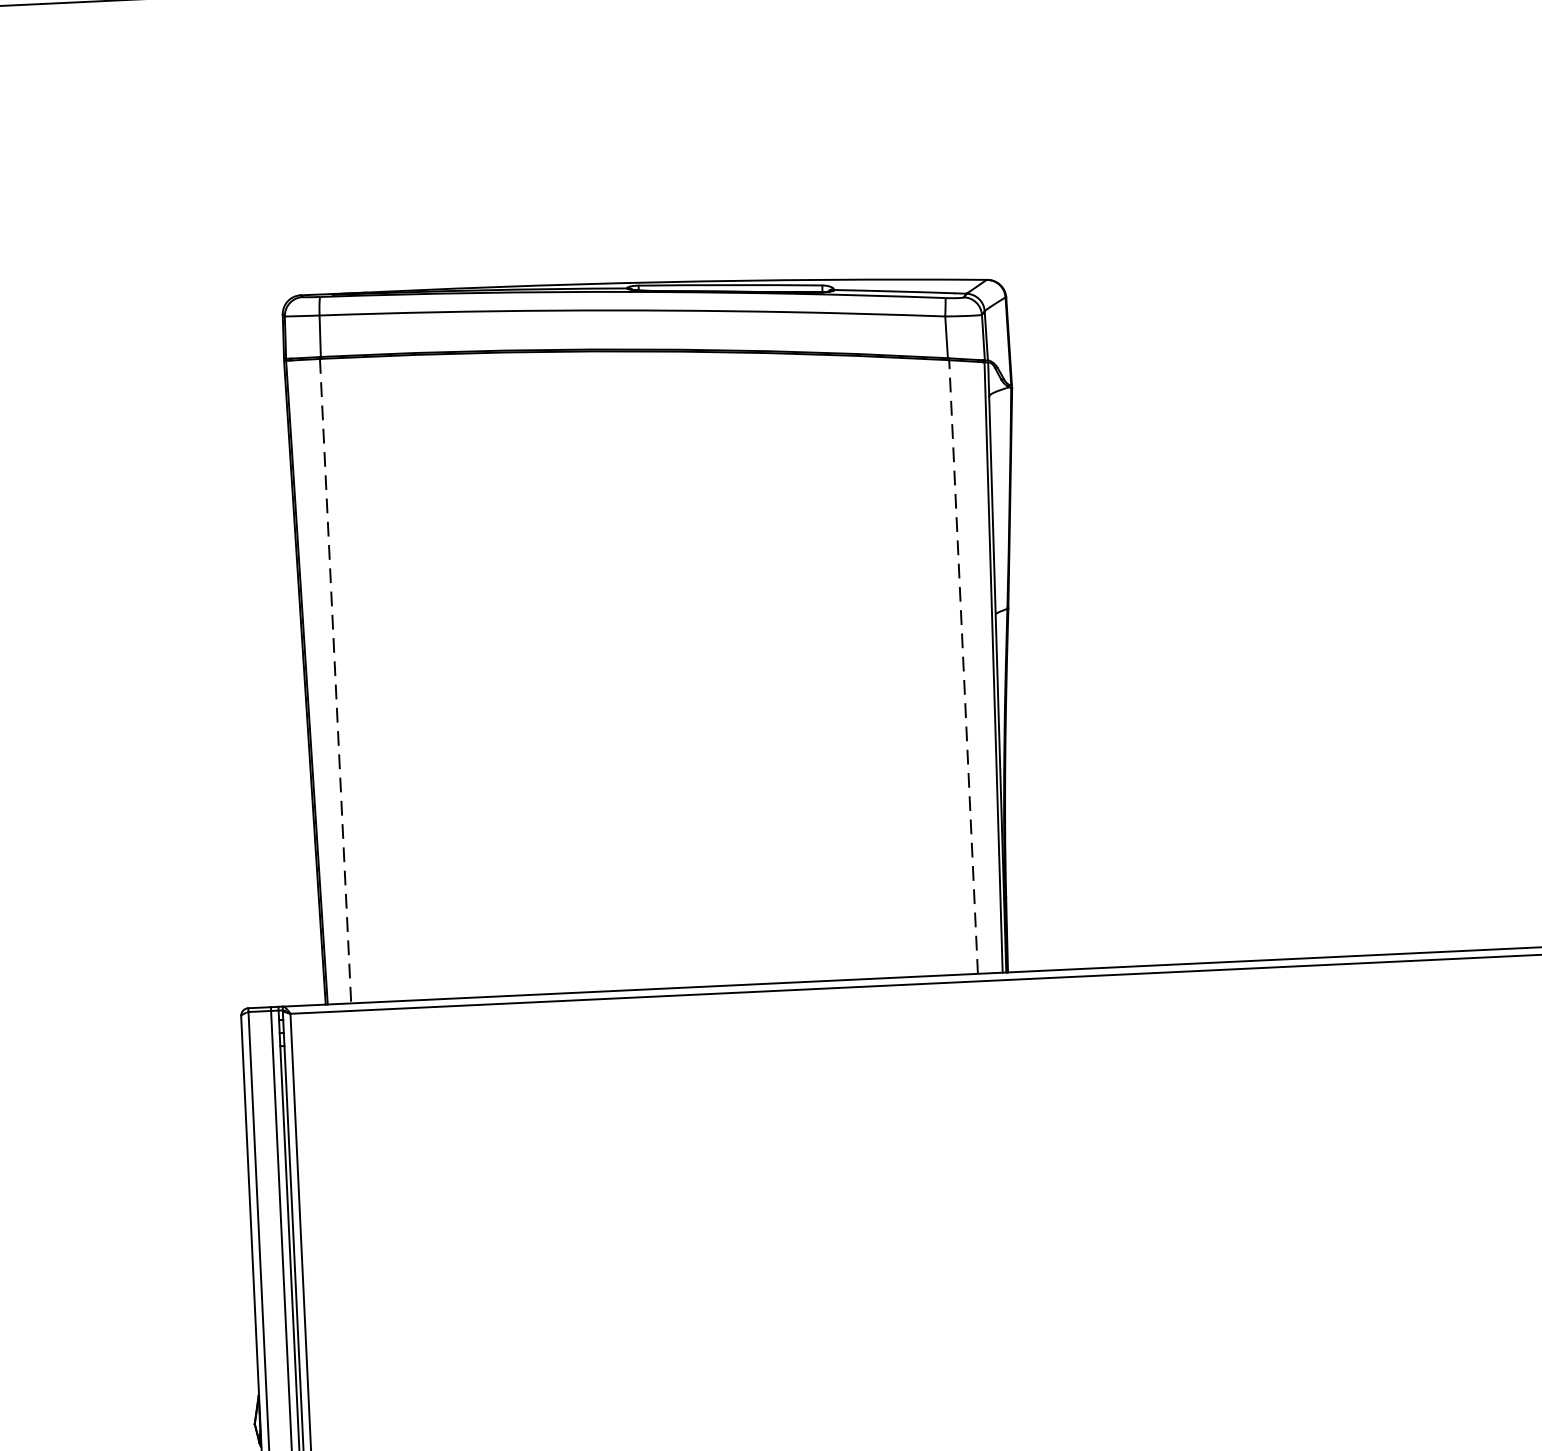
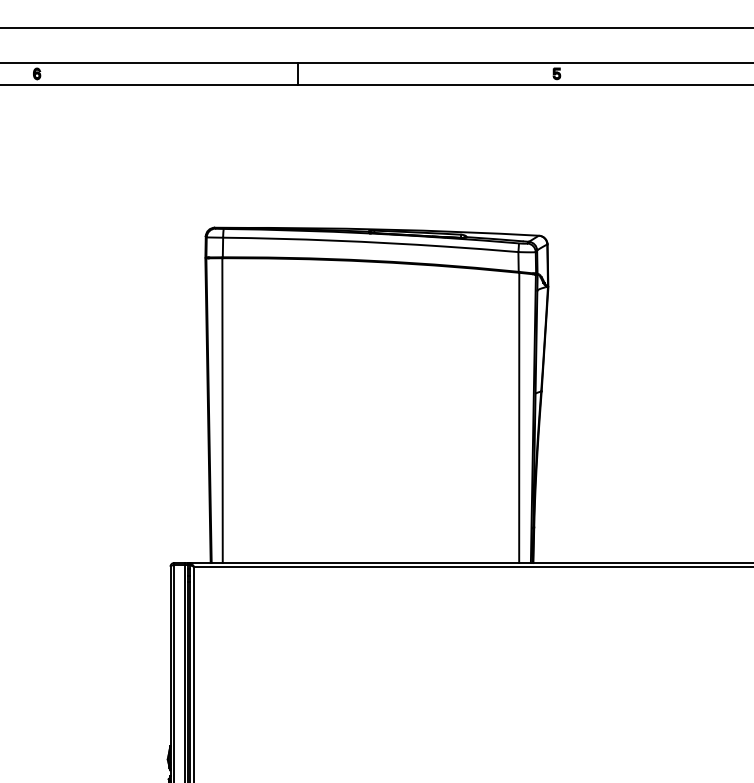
line: (964, 666) -> (519, 417), dashed -> solid
line: (335, 683) -> (222, 411), dashed -> solid

